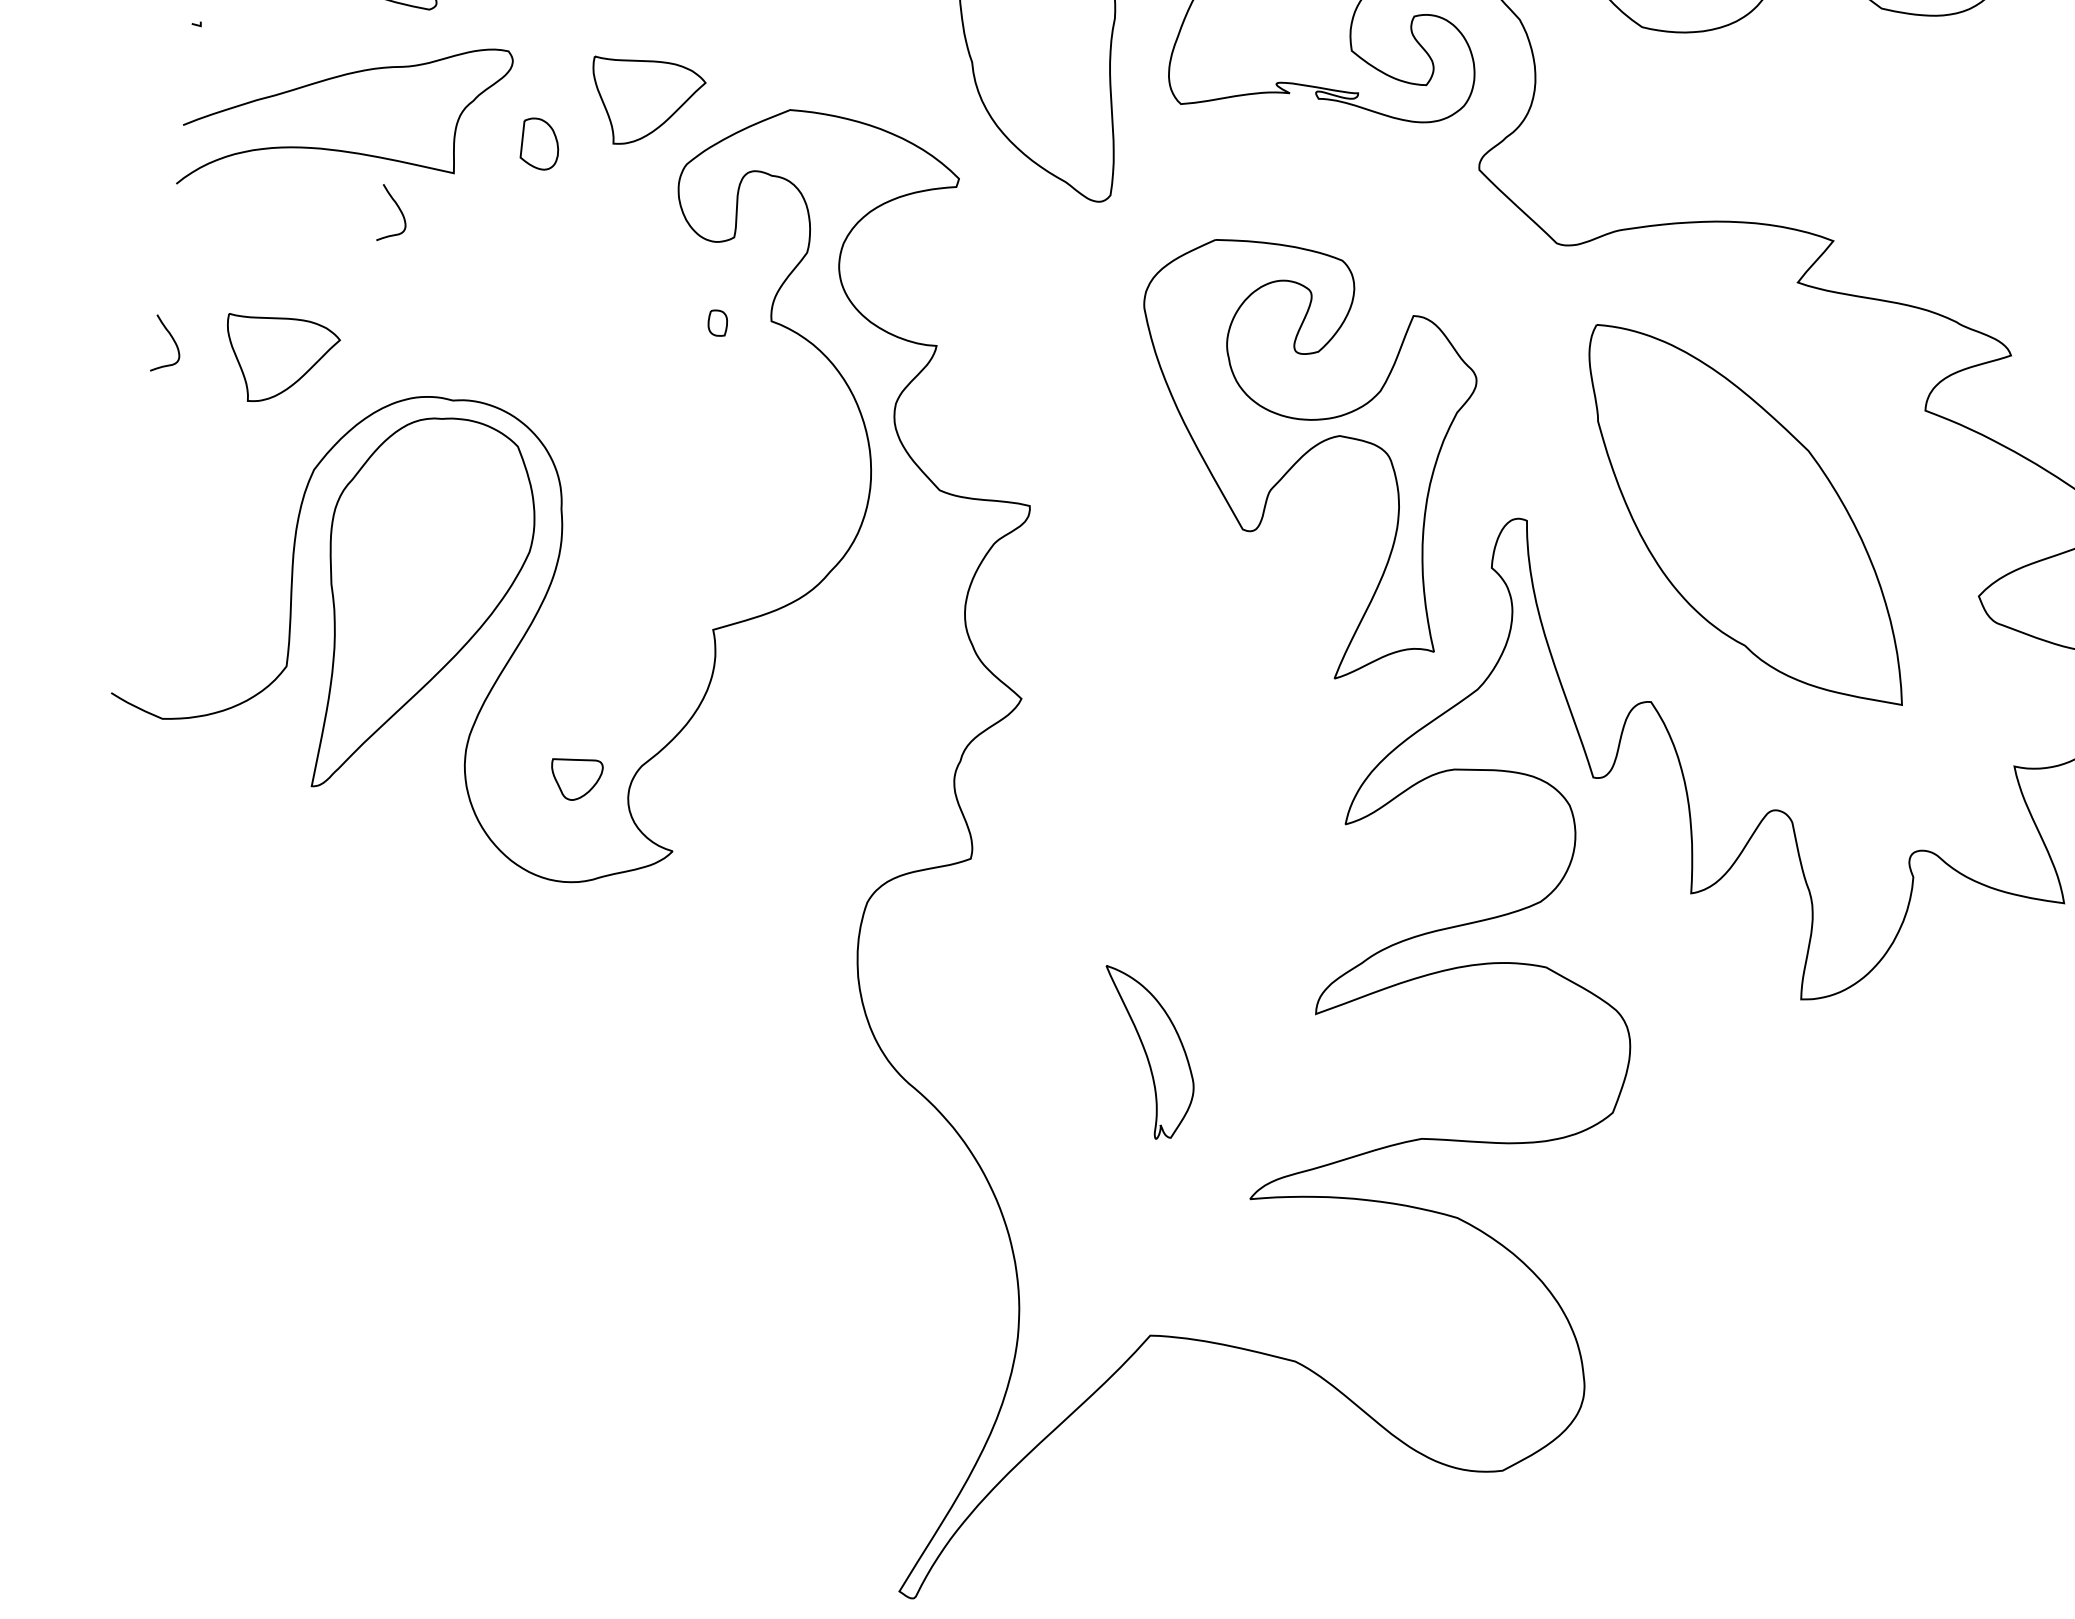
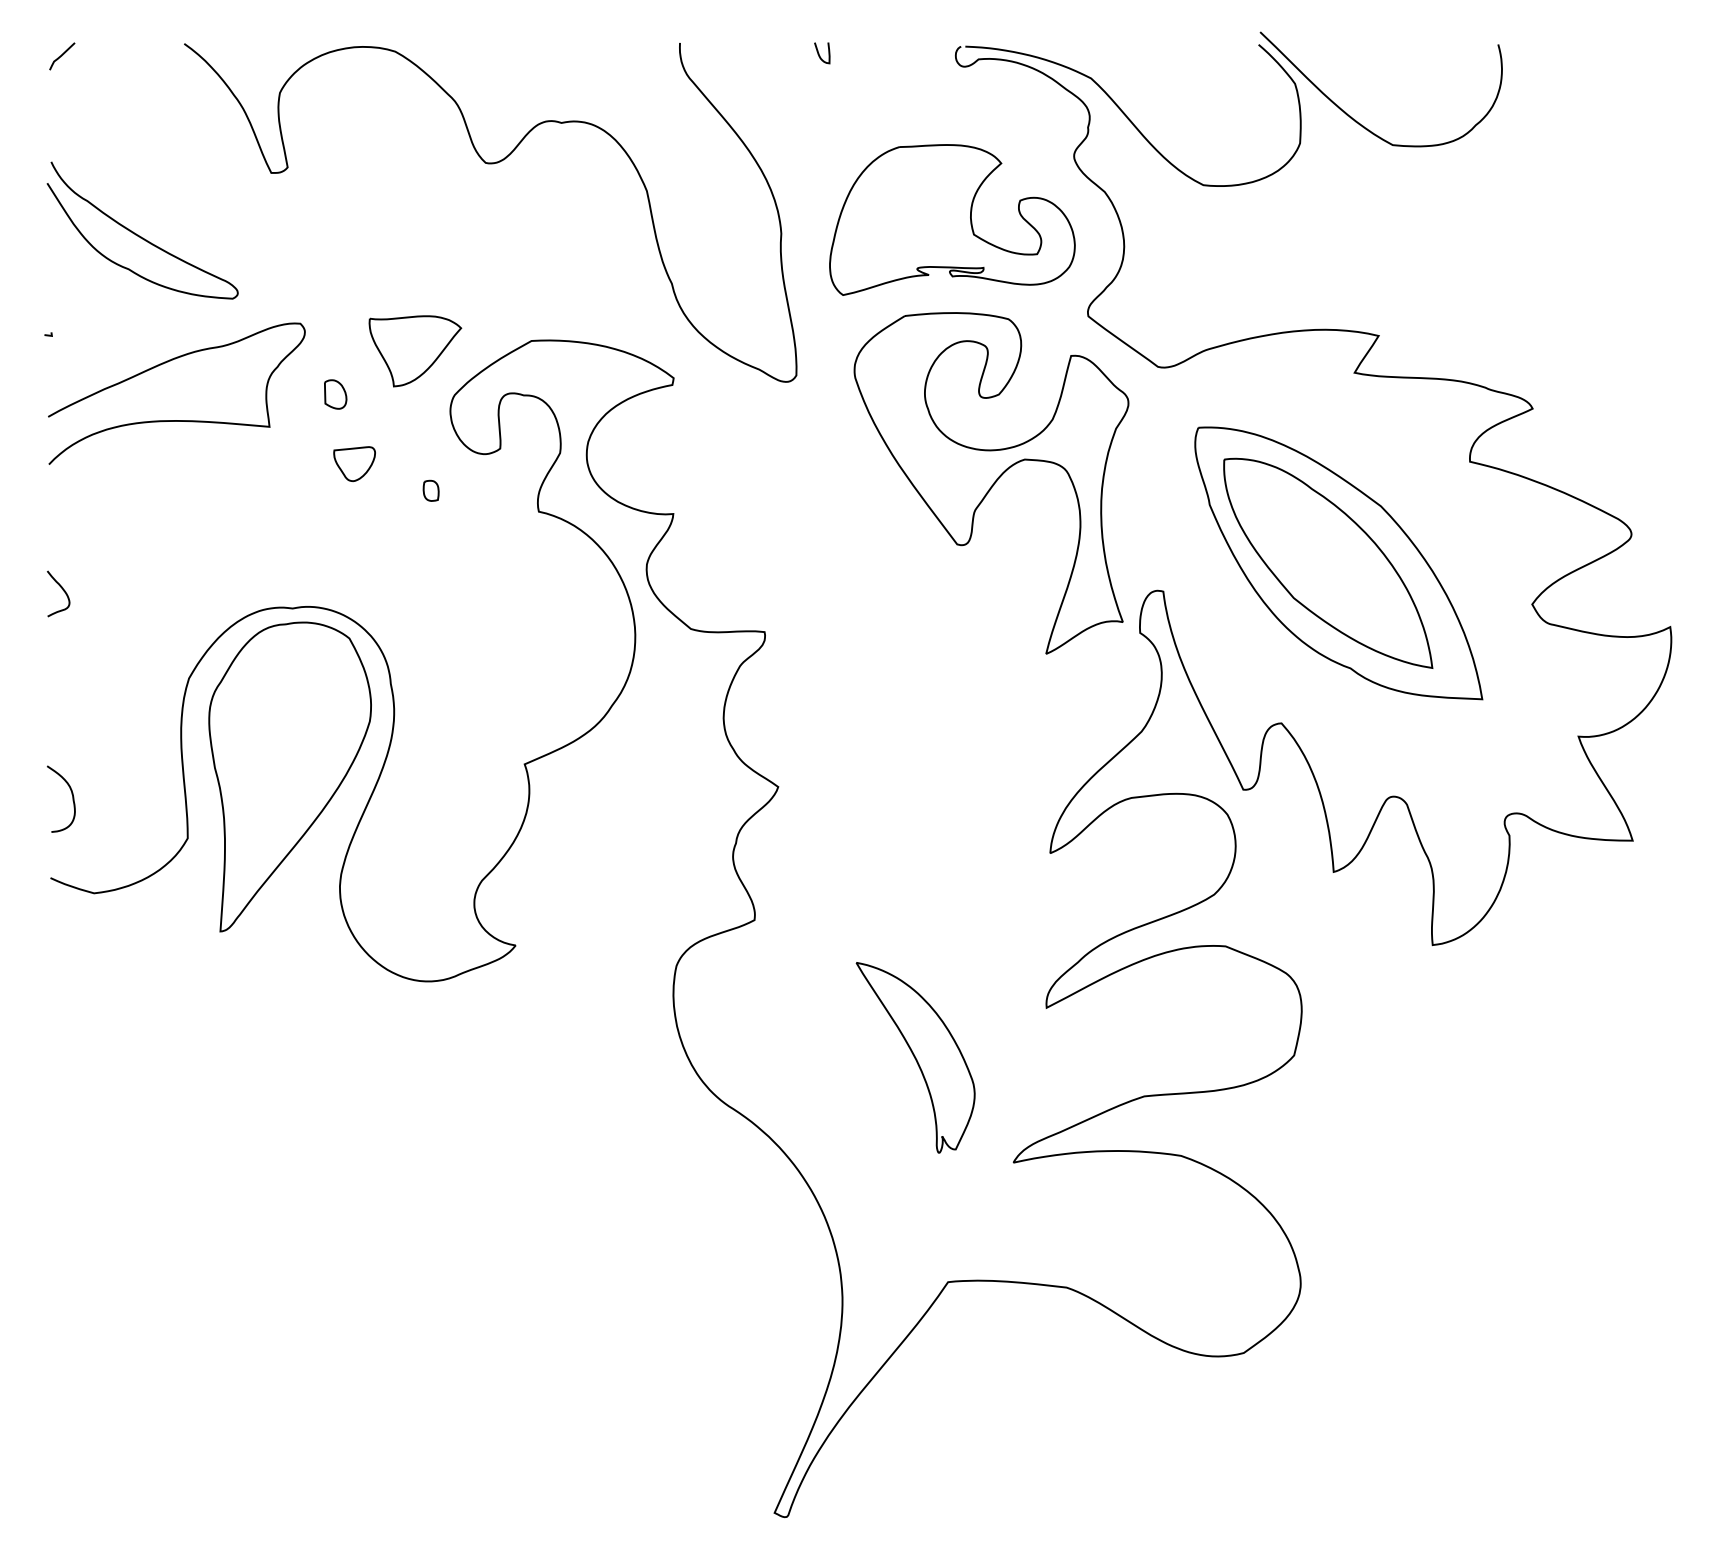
part: (540, 144) -> (335, 394), size x0.71
curve: (398, 210) -> (229, 462), removed
part: (717, 322) -> (430, 490), moved
part: (280, 361) -> (150, 595), removed
part: (1294, 460) -> (991, 483), moved
part: (1734, 511) -> (1328, 562), added
curve: (150, 593) -> (71, 794), added
part: (575, 778) -> (354, 463), moved
part: (1146, 1053) -> (915, 1057), size x1.43

